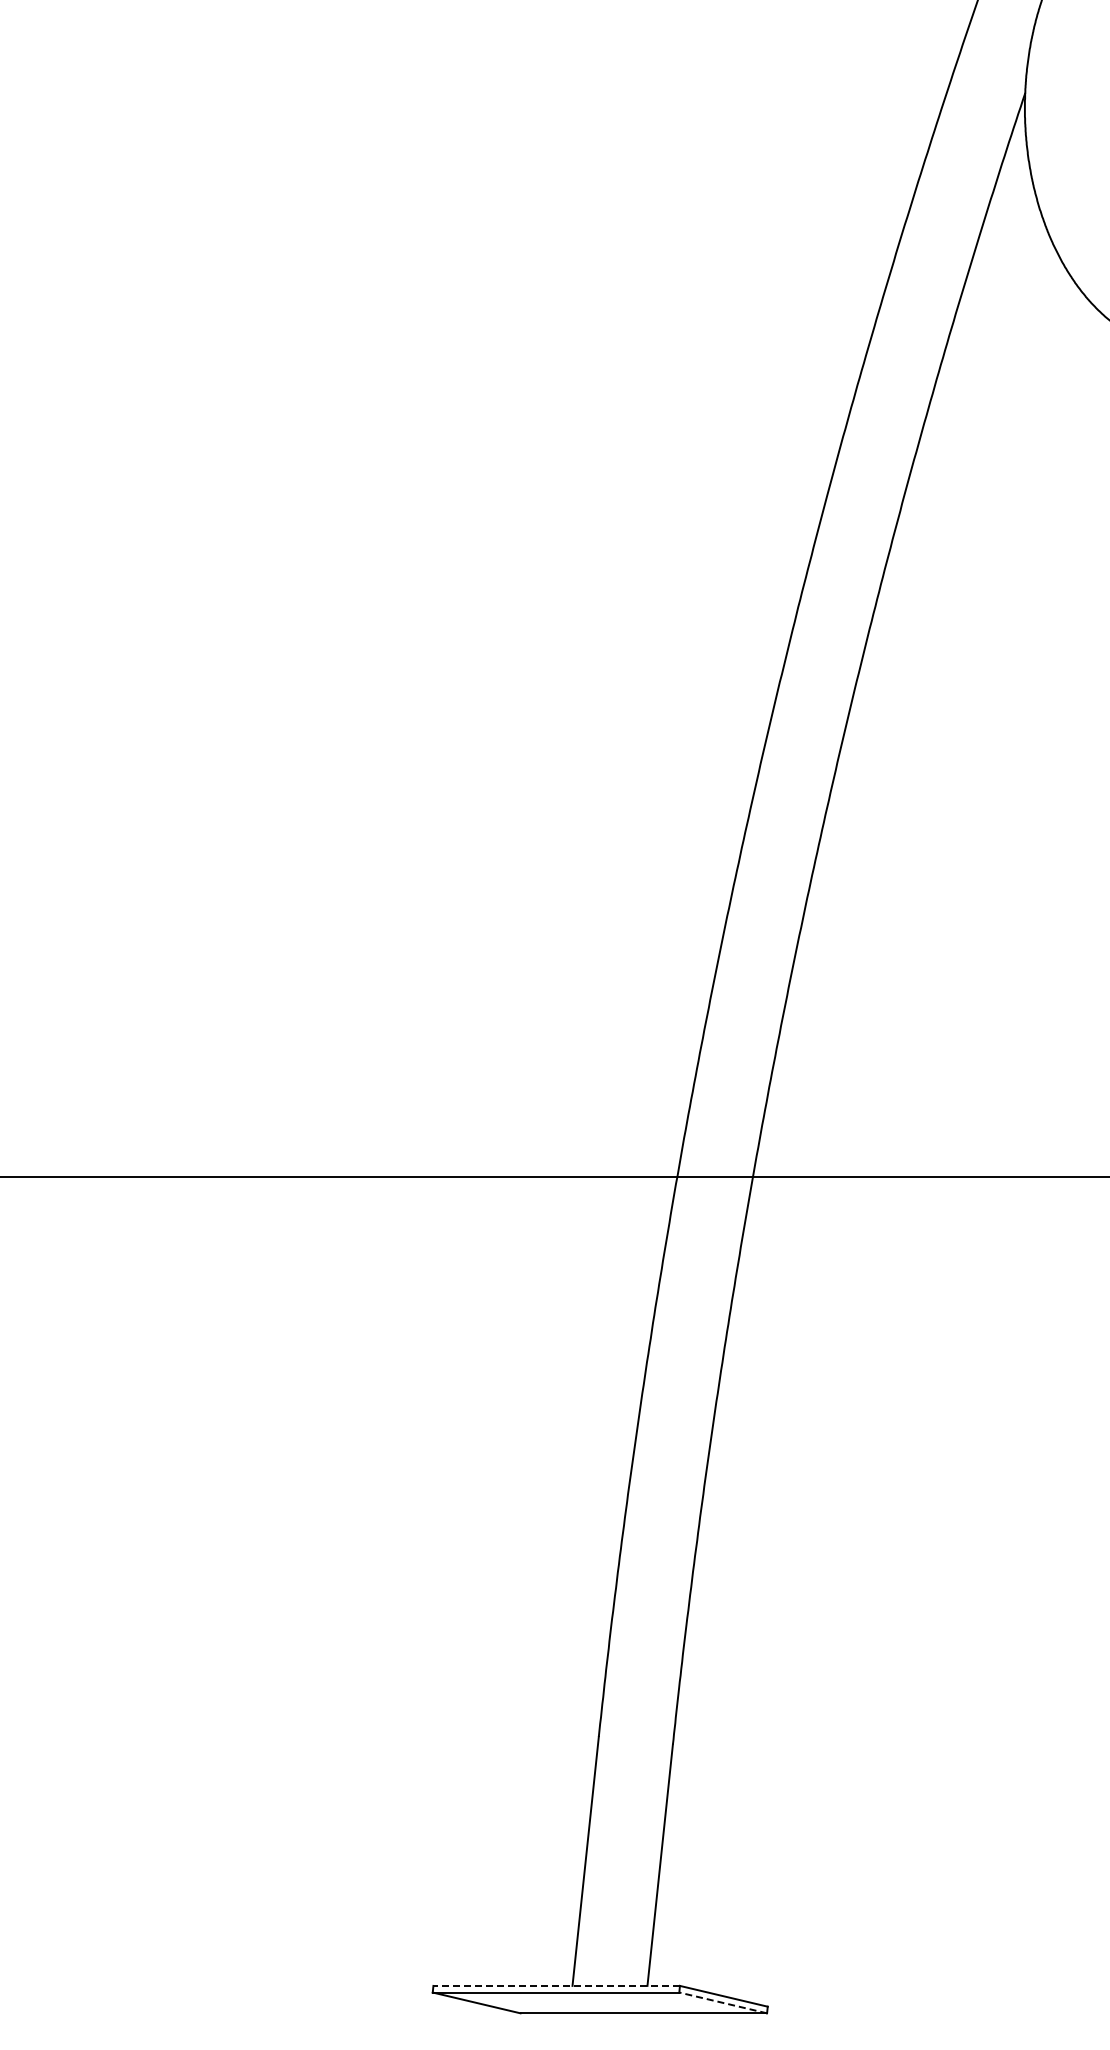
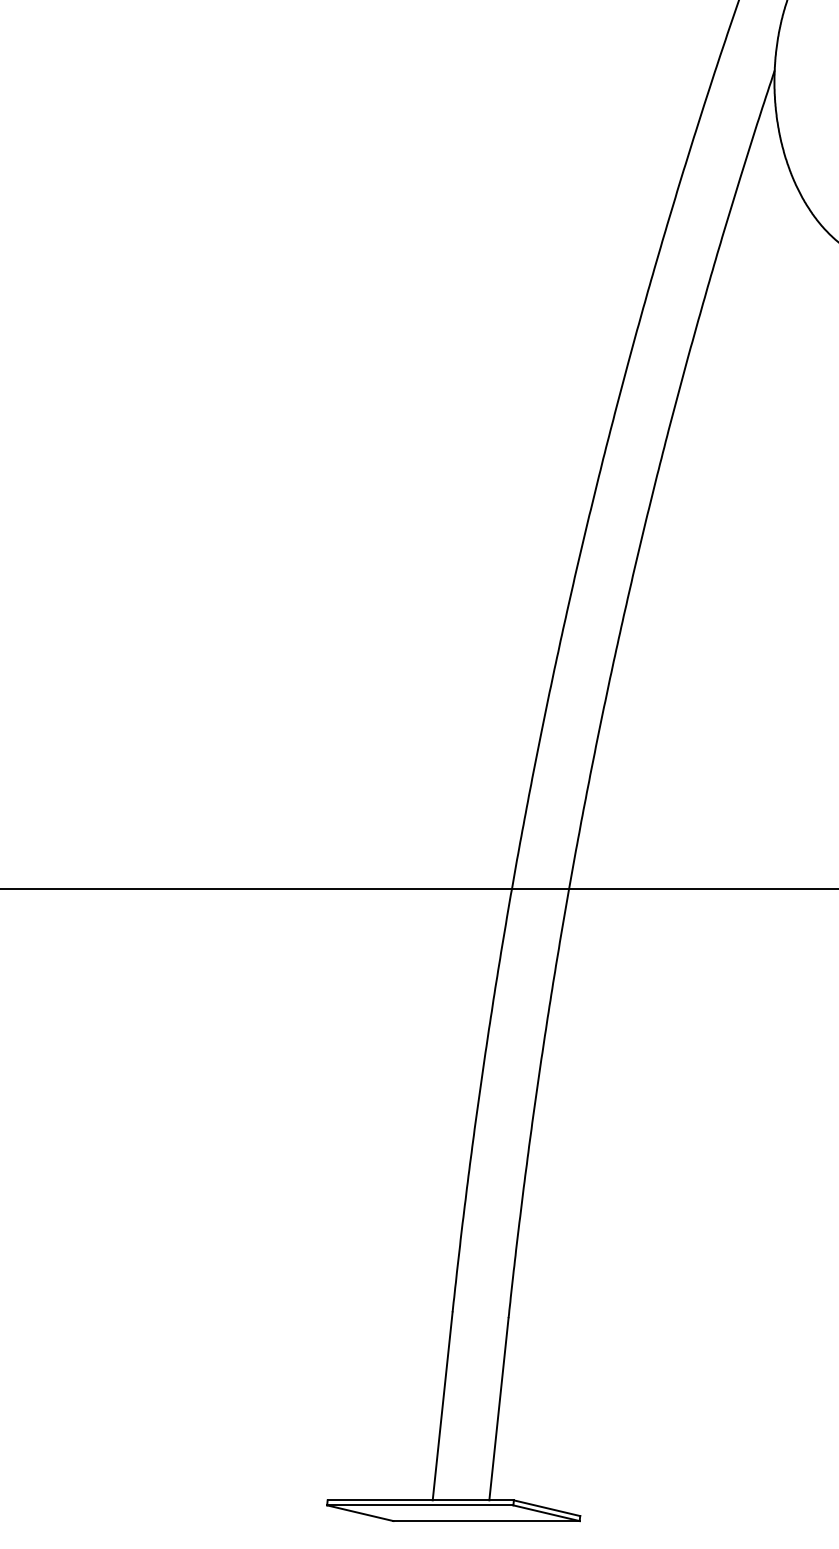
line: (556, 1985) -> (420, 1500), dashed -> solid
line: (722, 2002) -> (546, 1512), dashed -> solid

